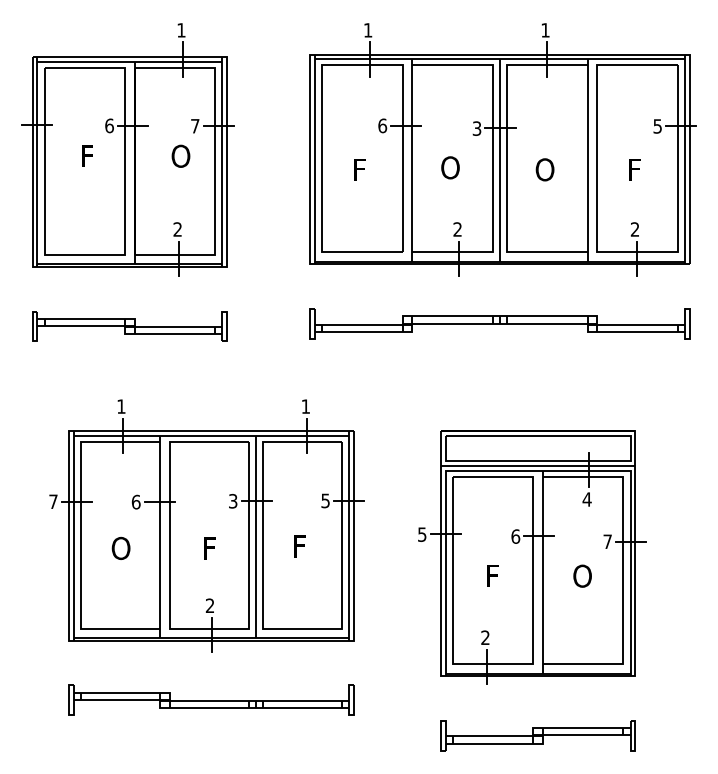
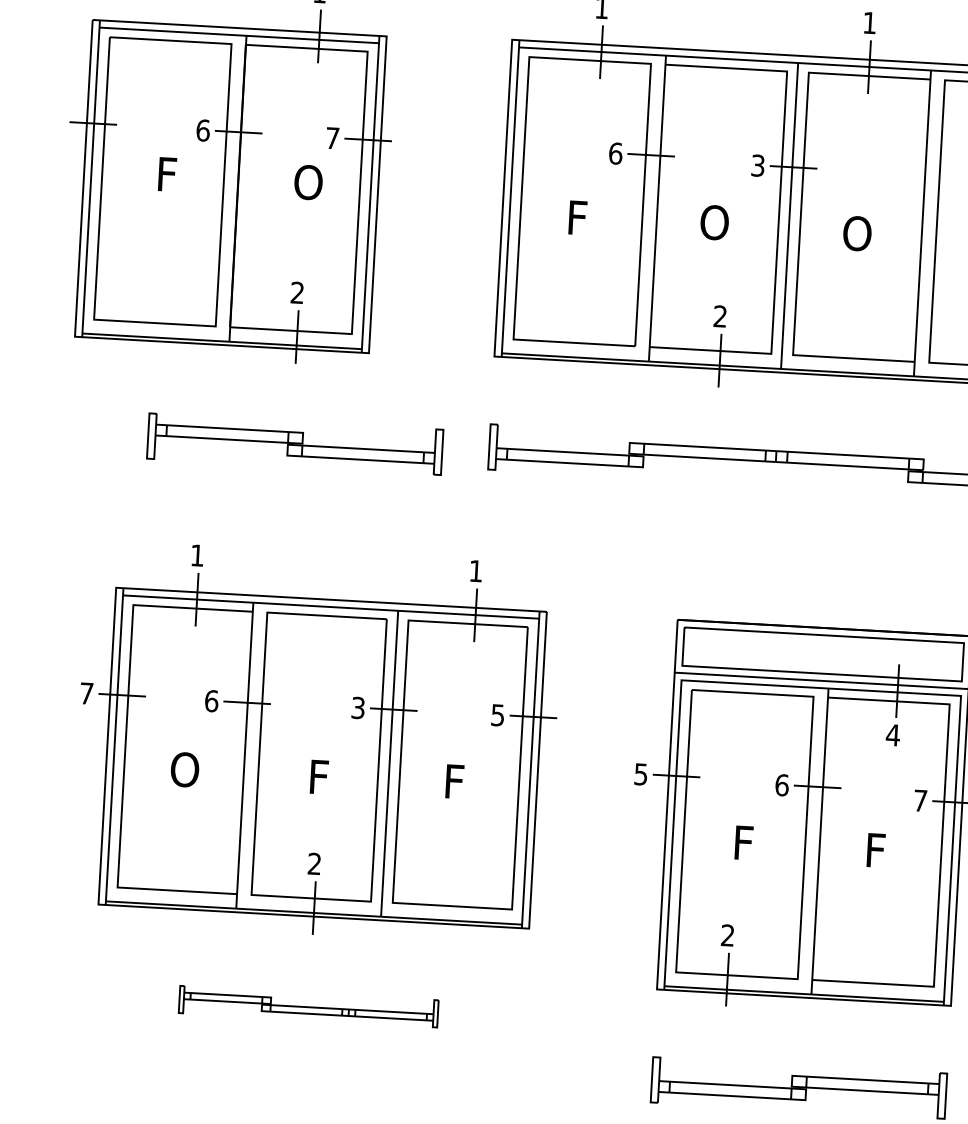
part: (129, 326) -> (294, 444), moved
text: (582, 575) -> (879, 849), O -> F
part: (211, 699) -> (308, 1005), size x0.6

